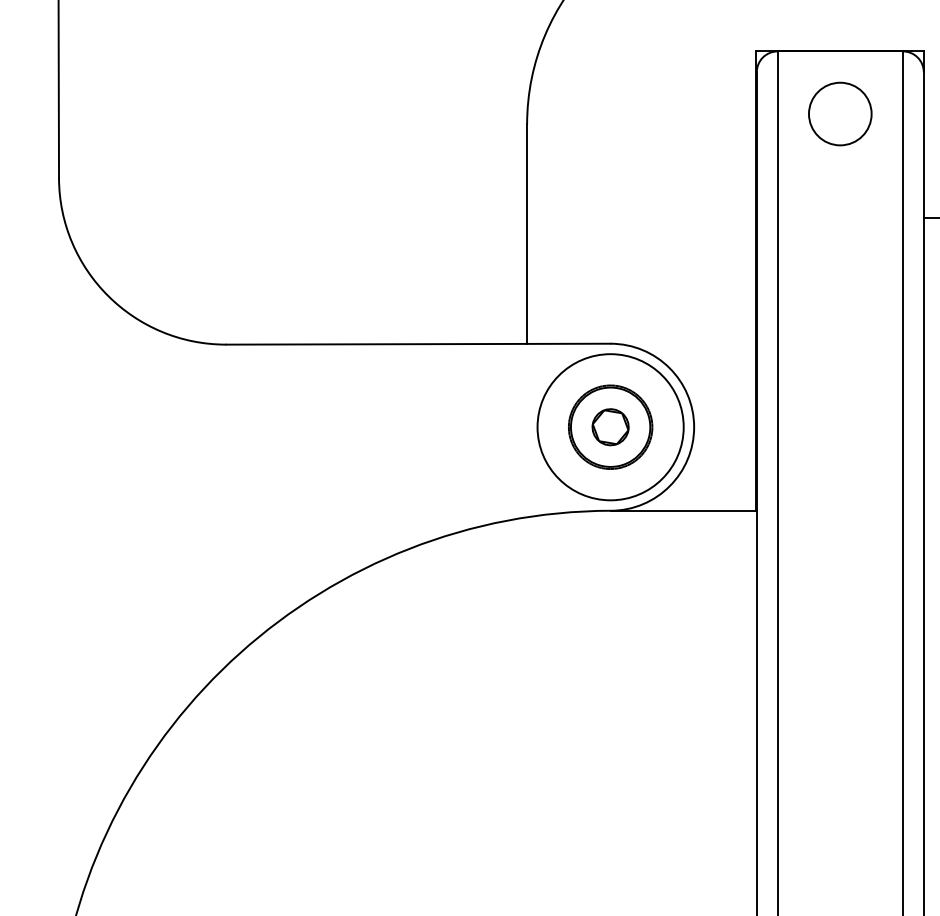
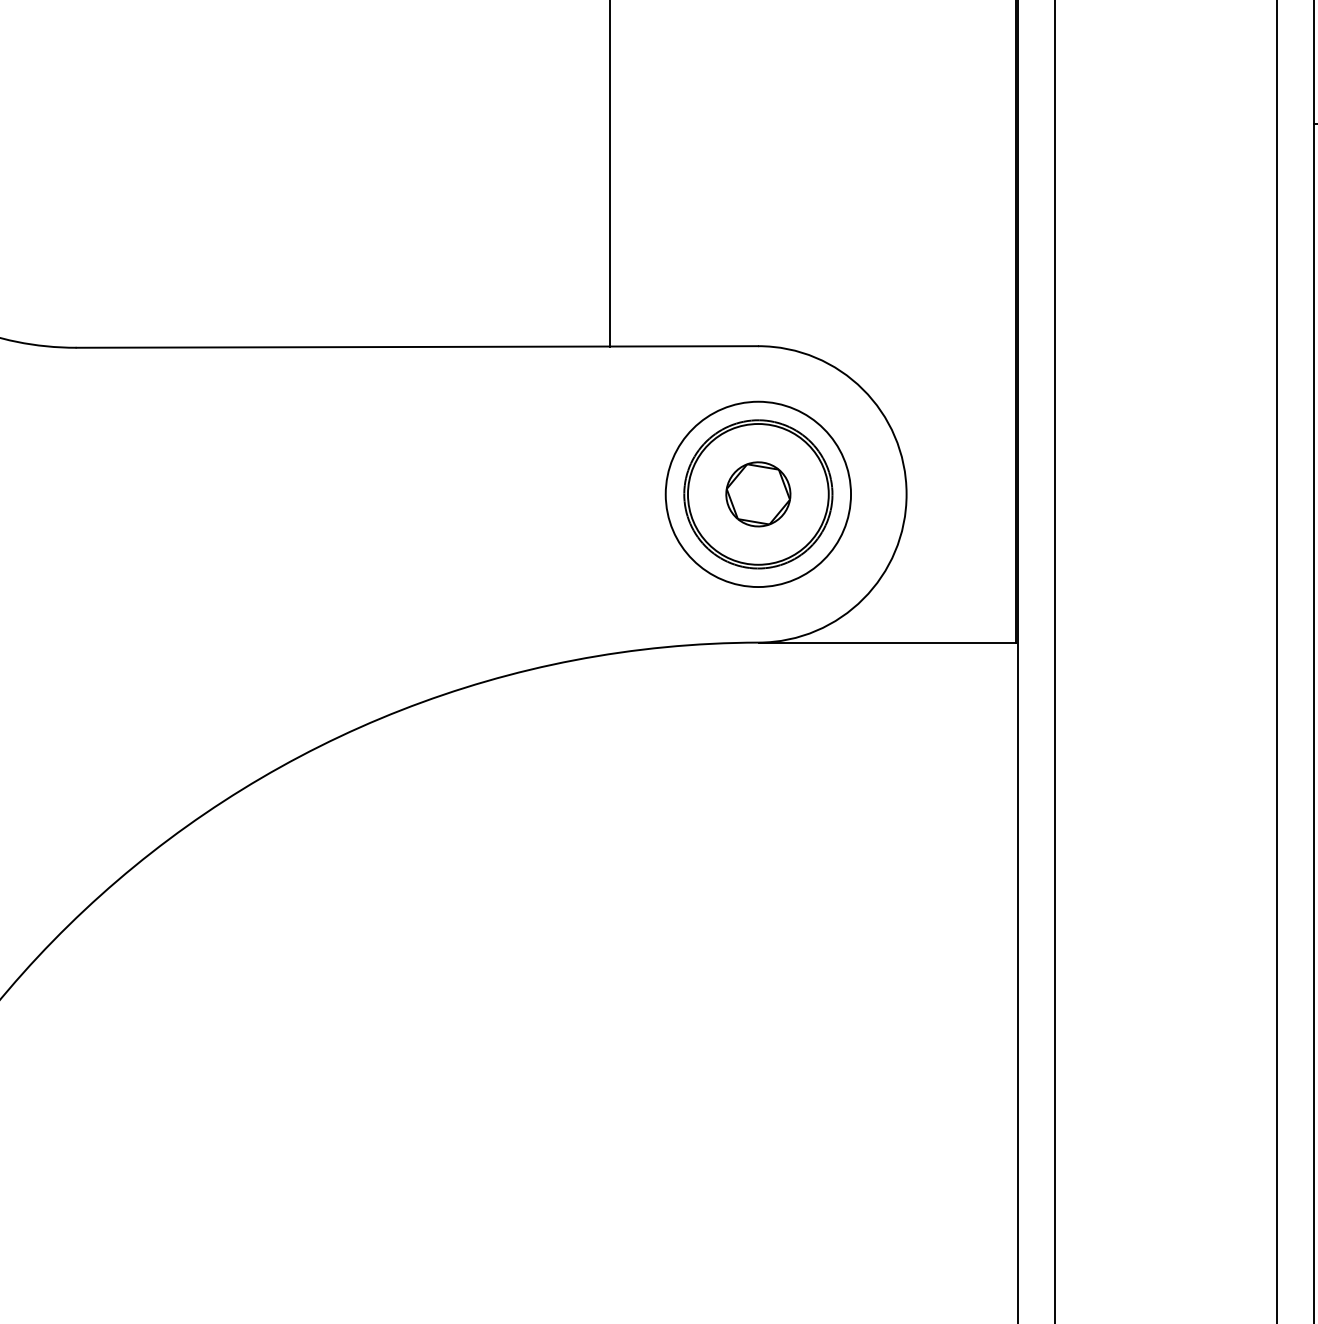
circle: (610, 427) -> (758, 494), size x0.71

